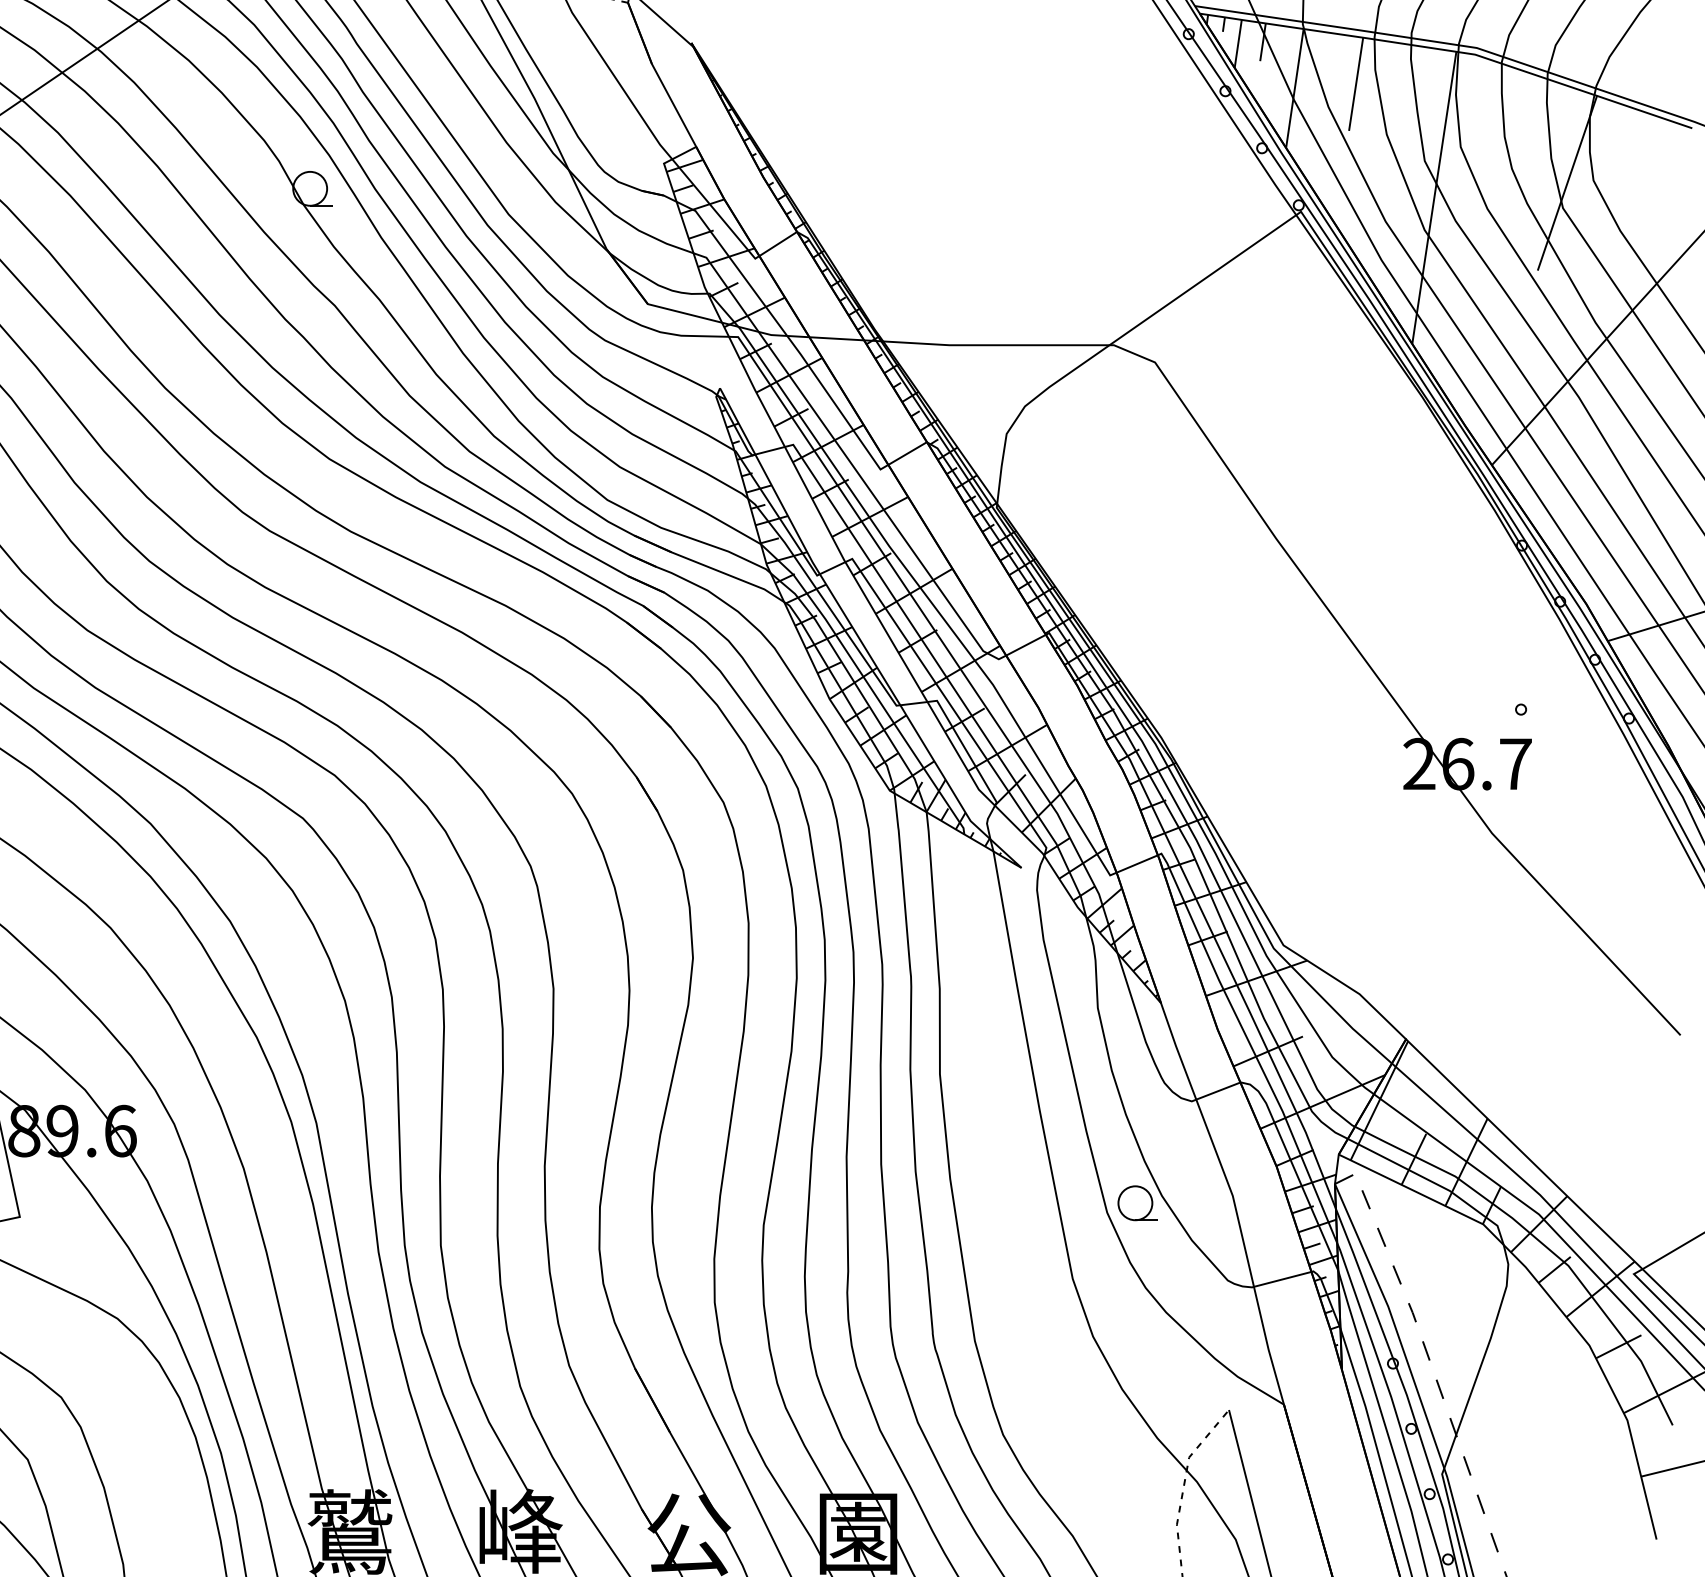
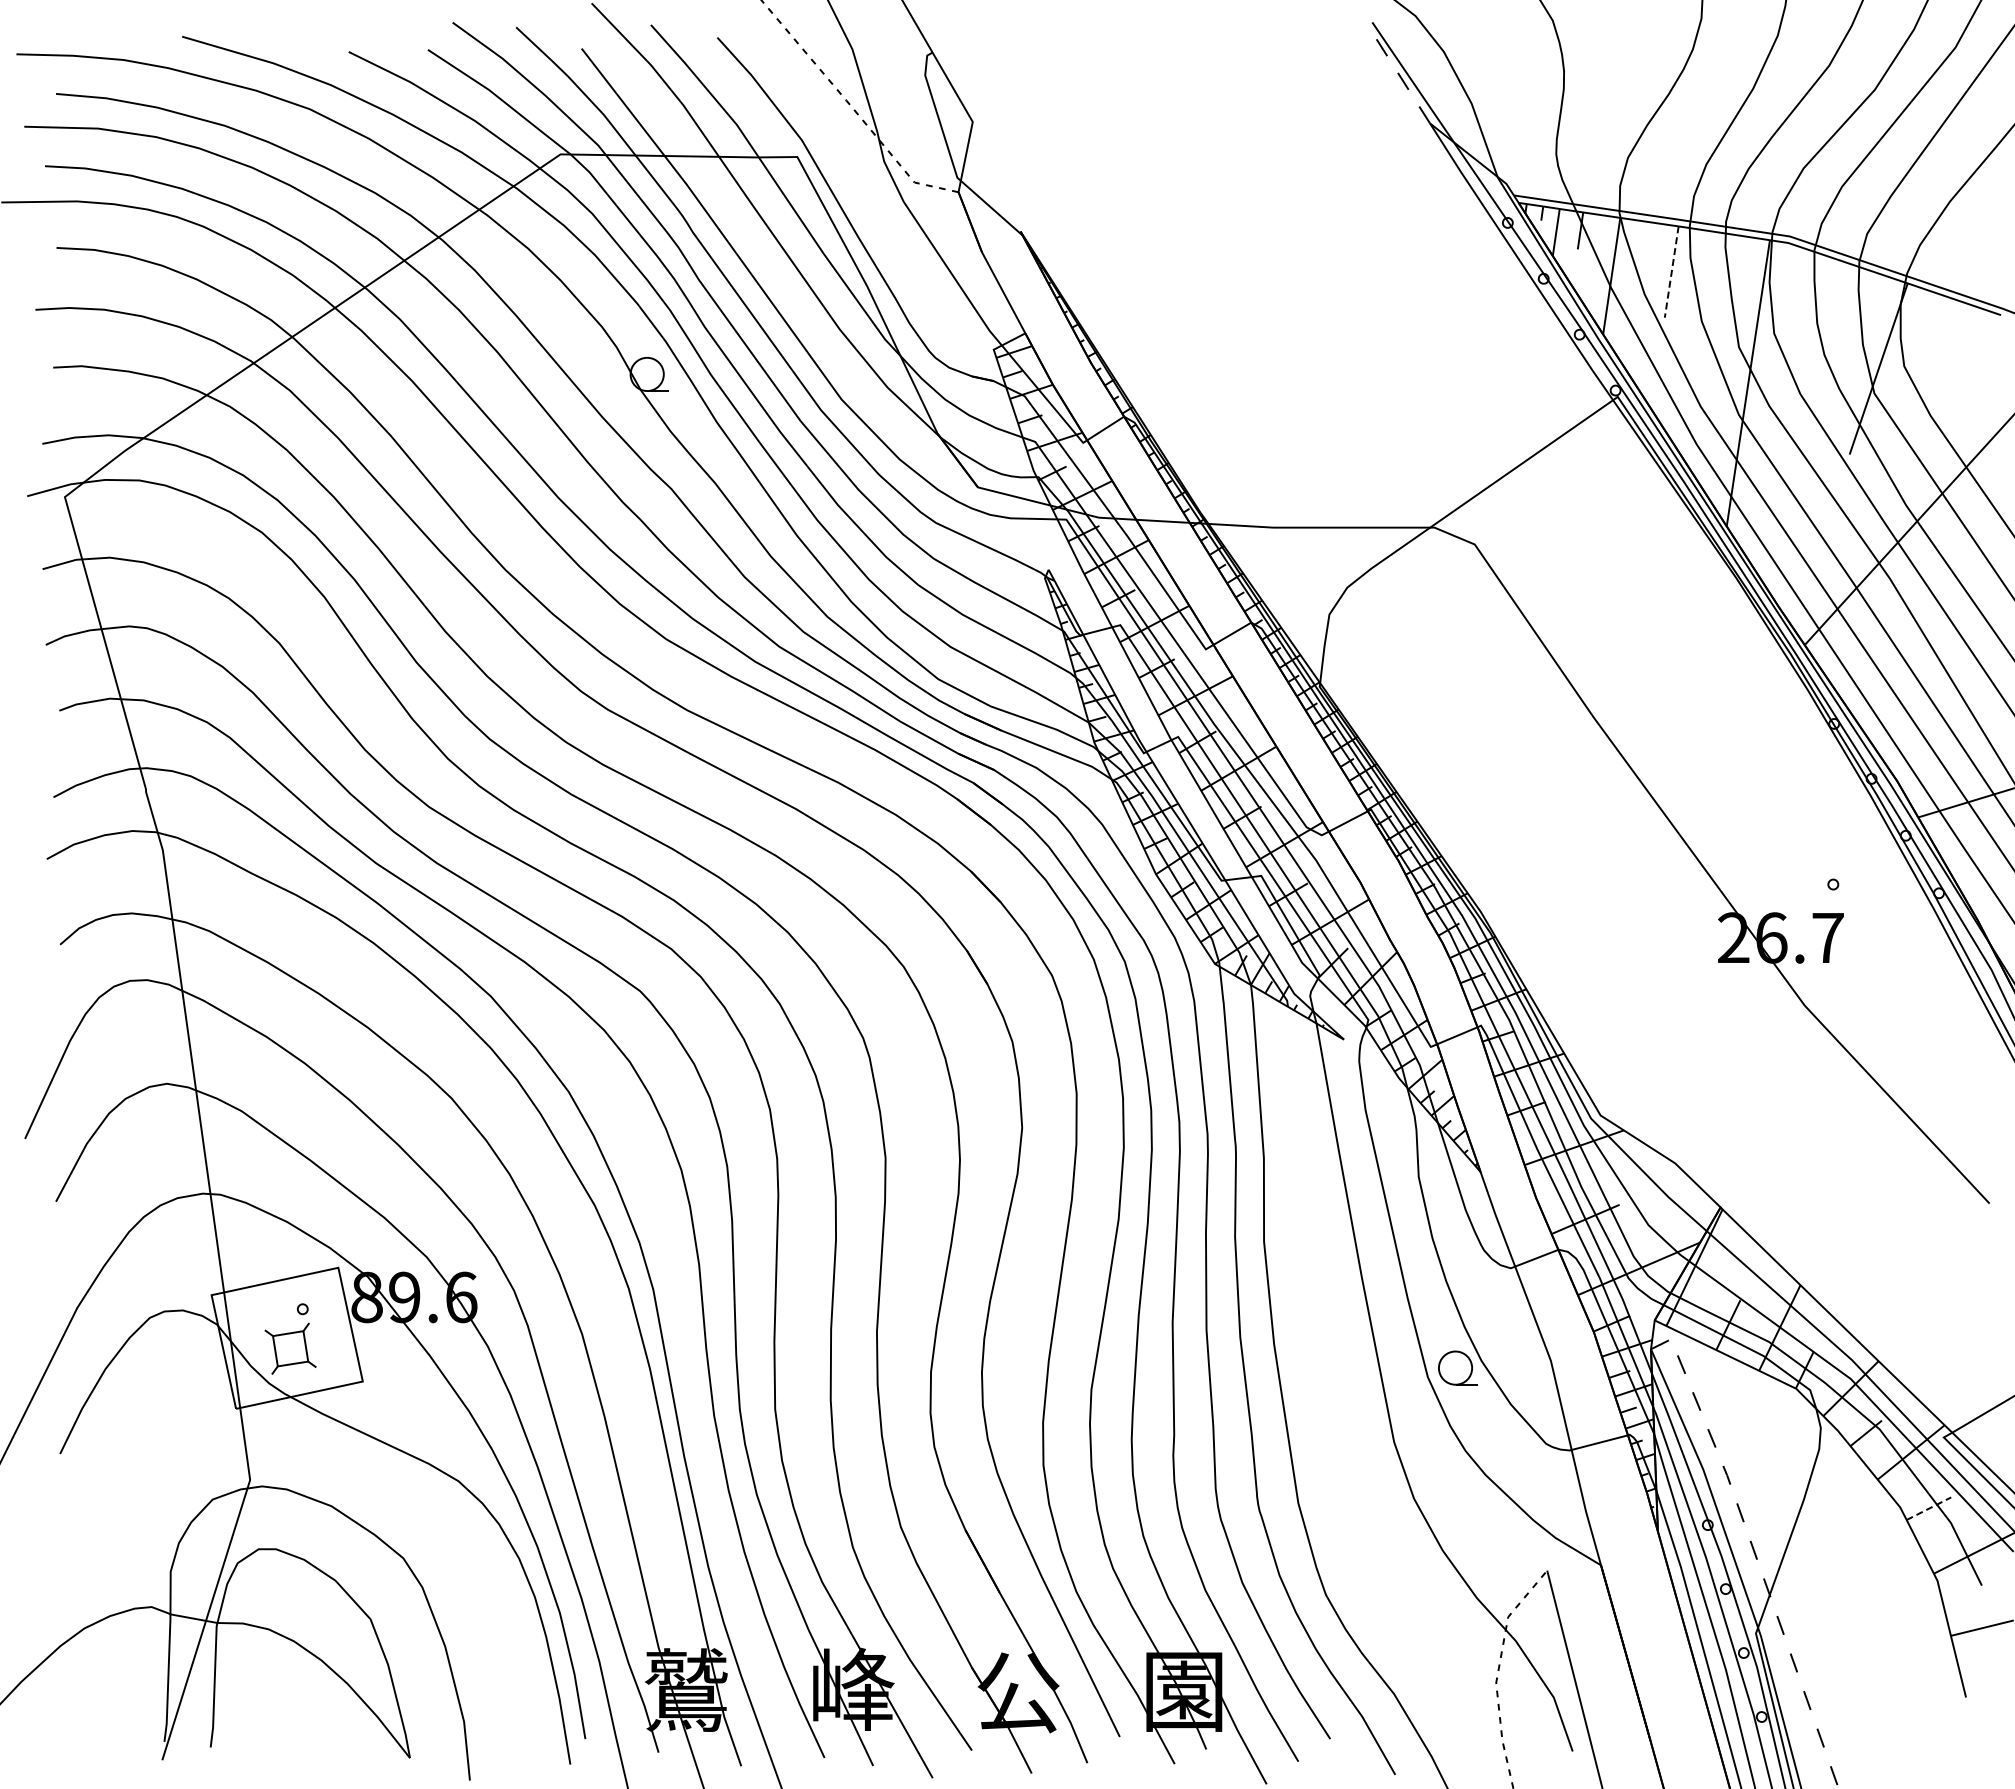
line: (1355, 84) -> (1671, 272), solid -> dashed
line: (1618, 1346) -> (1928, 1508), solid -> dashed

